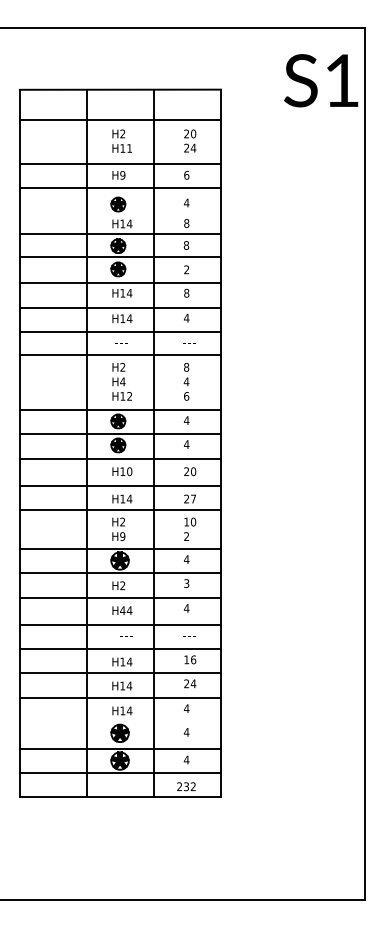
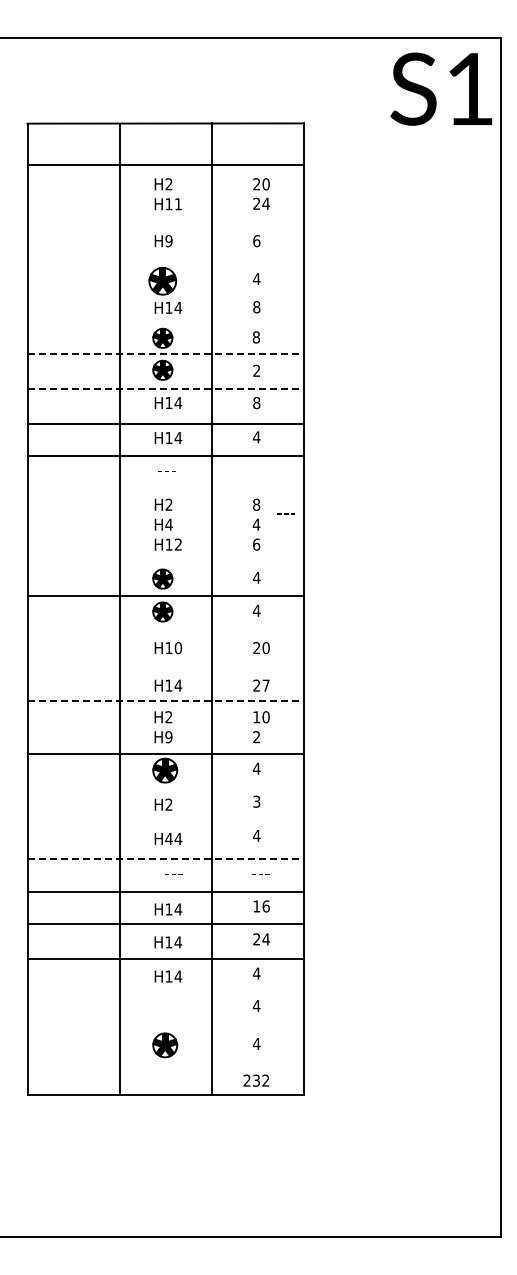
text: (321, 80) -> (441, 88), moved
line: (120, 164) -> (165, 226), removed
line: (120, 188) -> (165, 259), removed
part: (118, 204) -> (162, 280), size x1.4
line: (120, 233) -> (165, 321), removed
line: (121, 257) -> (166, 353), solid -> dashed
line: (121, 282) -> (166, 388), solid -> dashed
text: (188, 343) -> (285, 513), moved
line: (120, 355) -> (165, 488), removed
line: (120, 410) -> (165, 563), removed
line: (120, 458) -> (165, 630), removed
line: (120, 485) -> (165, 667), removed
line: (121, 509) -> (166, 700), solid -> dashed
line: (120, 572) -> (165, 786), removed
line: (120, 597) -> (165, 821), removed
line: (121, 624) -> (166, 858), solid -> dashed
part: (120, 733) -> (165, 1007), removed
line: (120, 749) -> (165, 1029), removed
line: (120, 773) -> (165, 1062), removed

